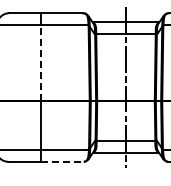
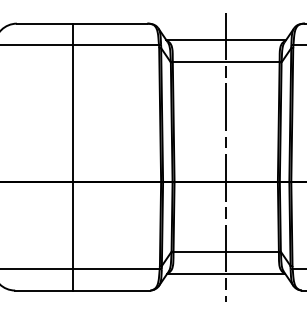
line: (40, 62) -> (72, 112), dashed -> solid
line: (62, 161) -> (112, 289), dashed -> solid

